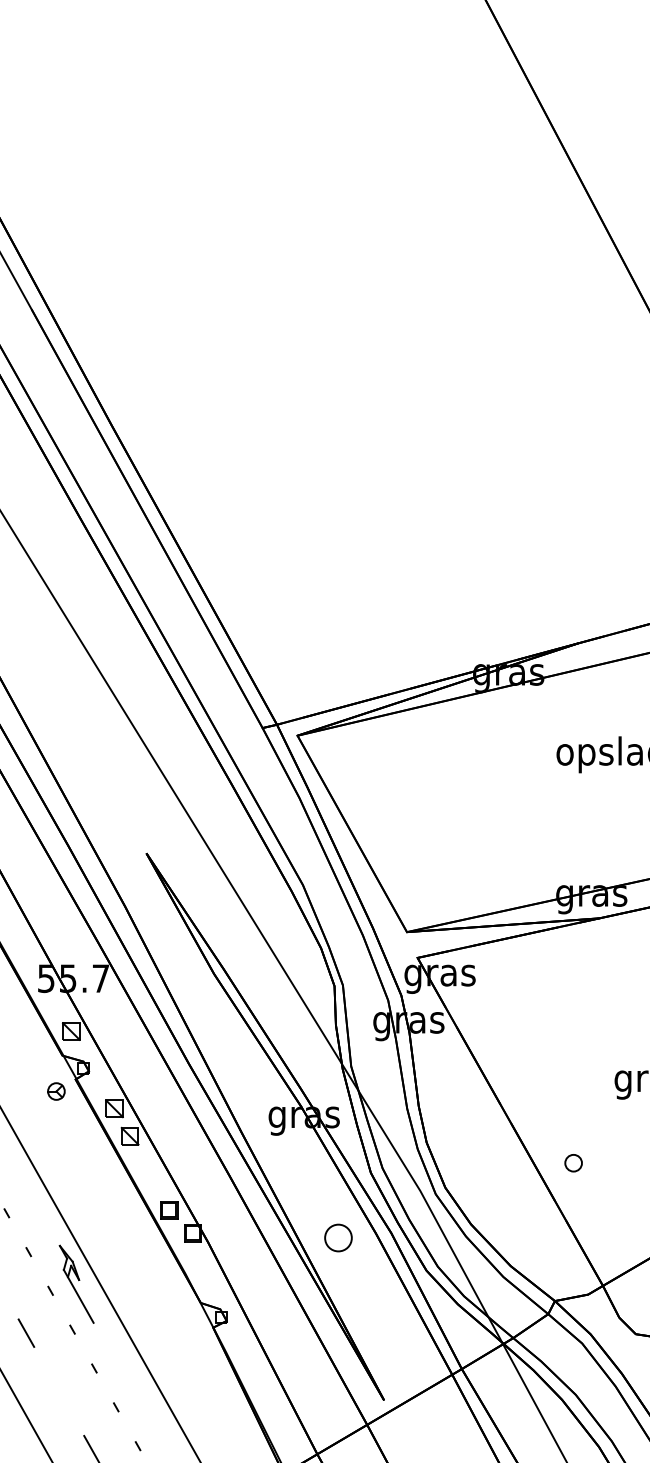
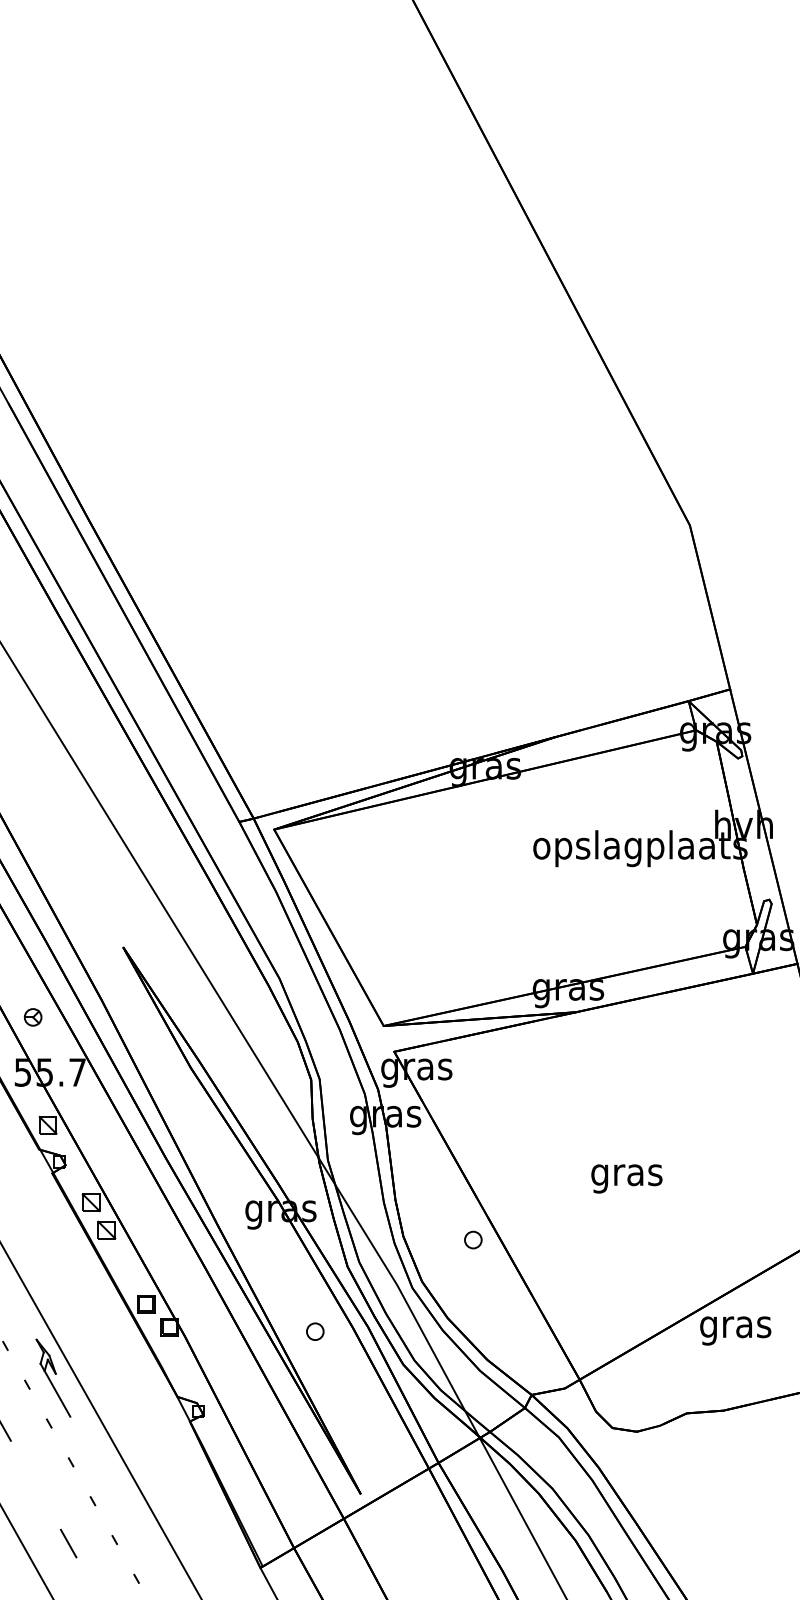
part: (55, 1091) -> (32, 1017), moved
part: (573, 1162) -> (473, 1239), moved
part: (338, 1237) -> (315, 1331), size x0.62

